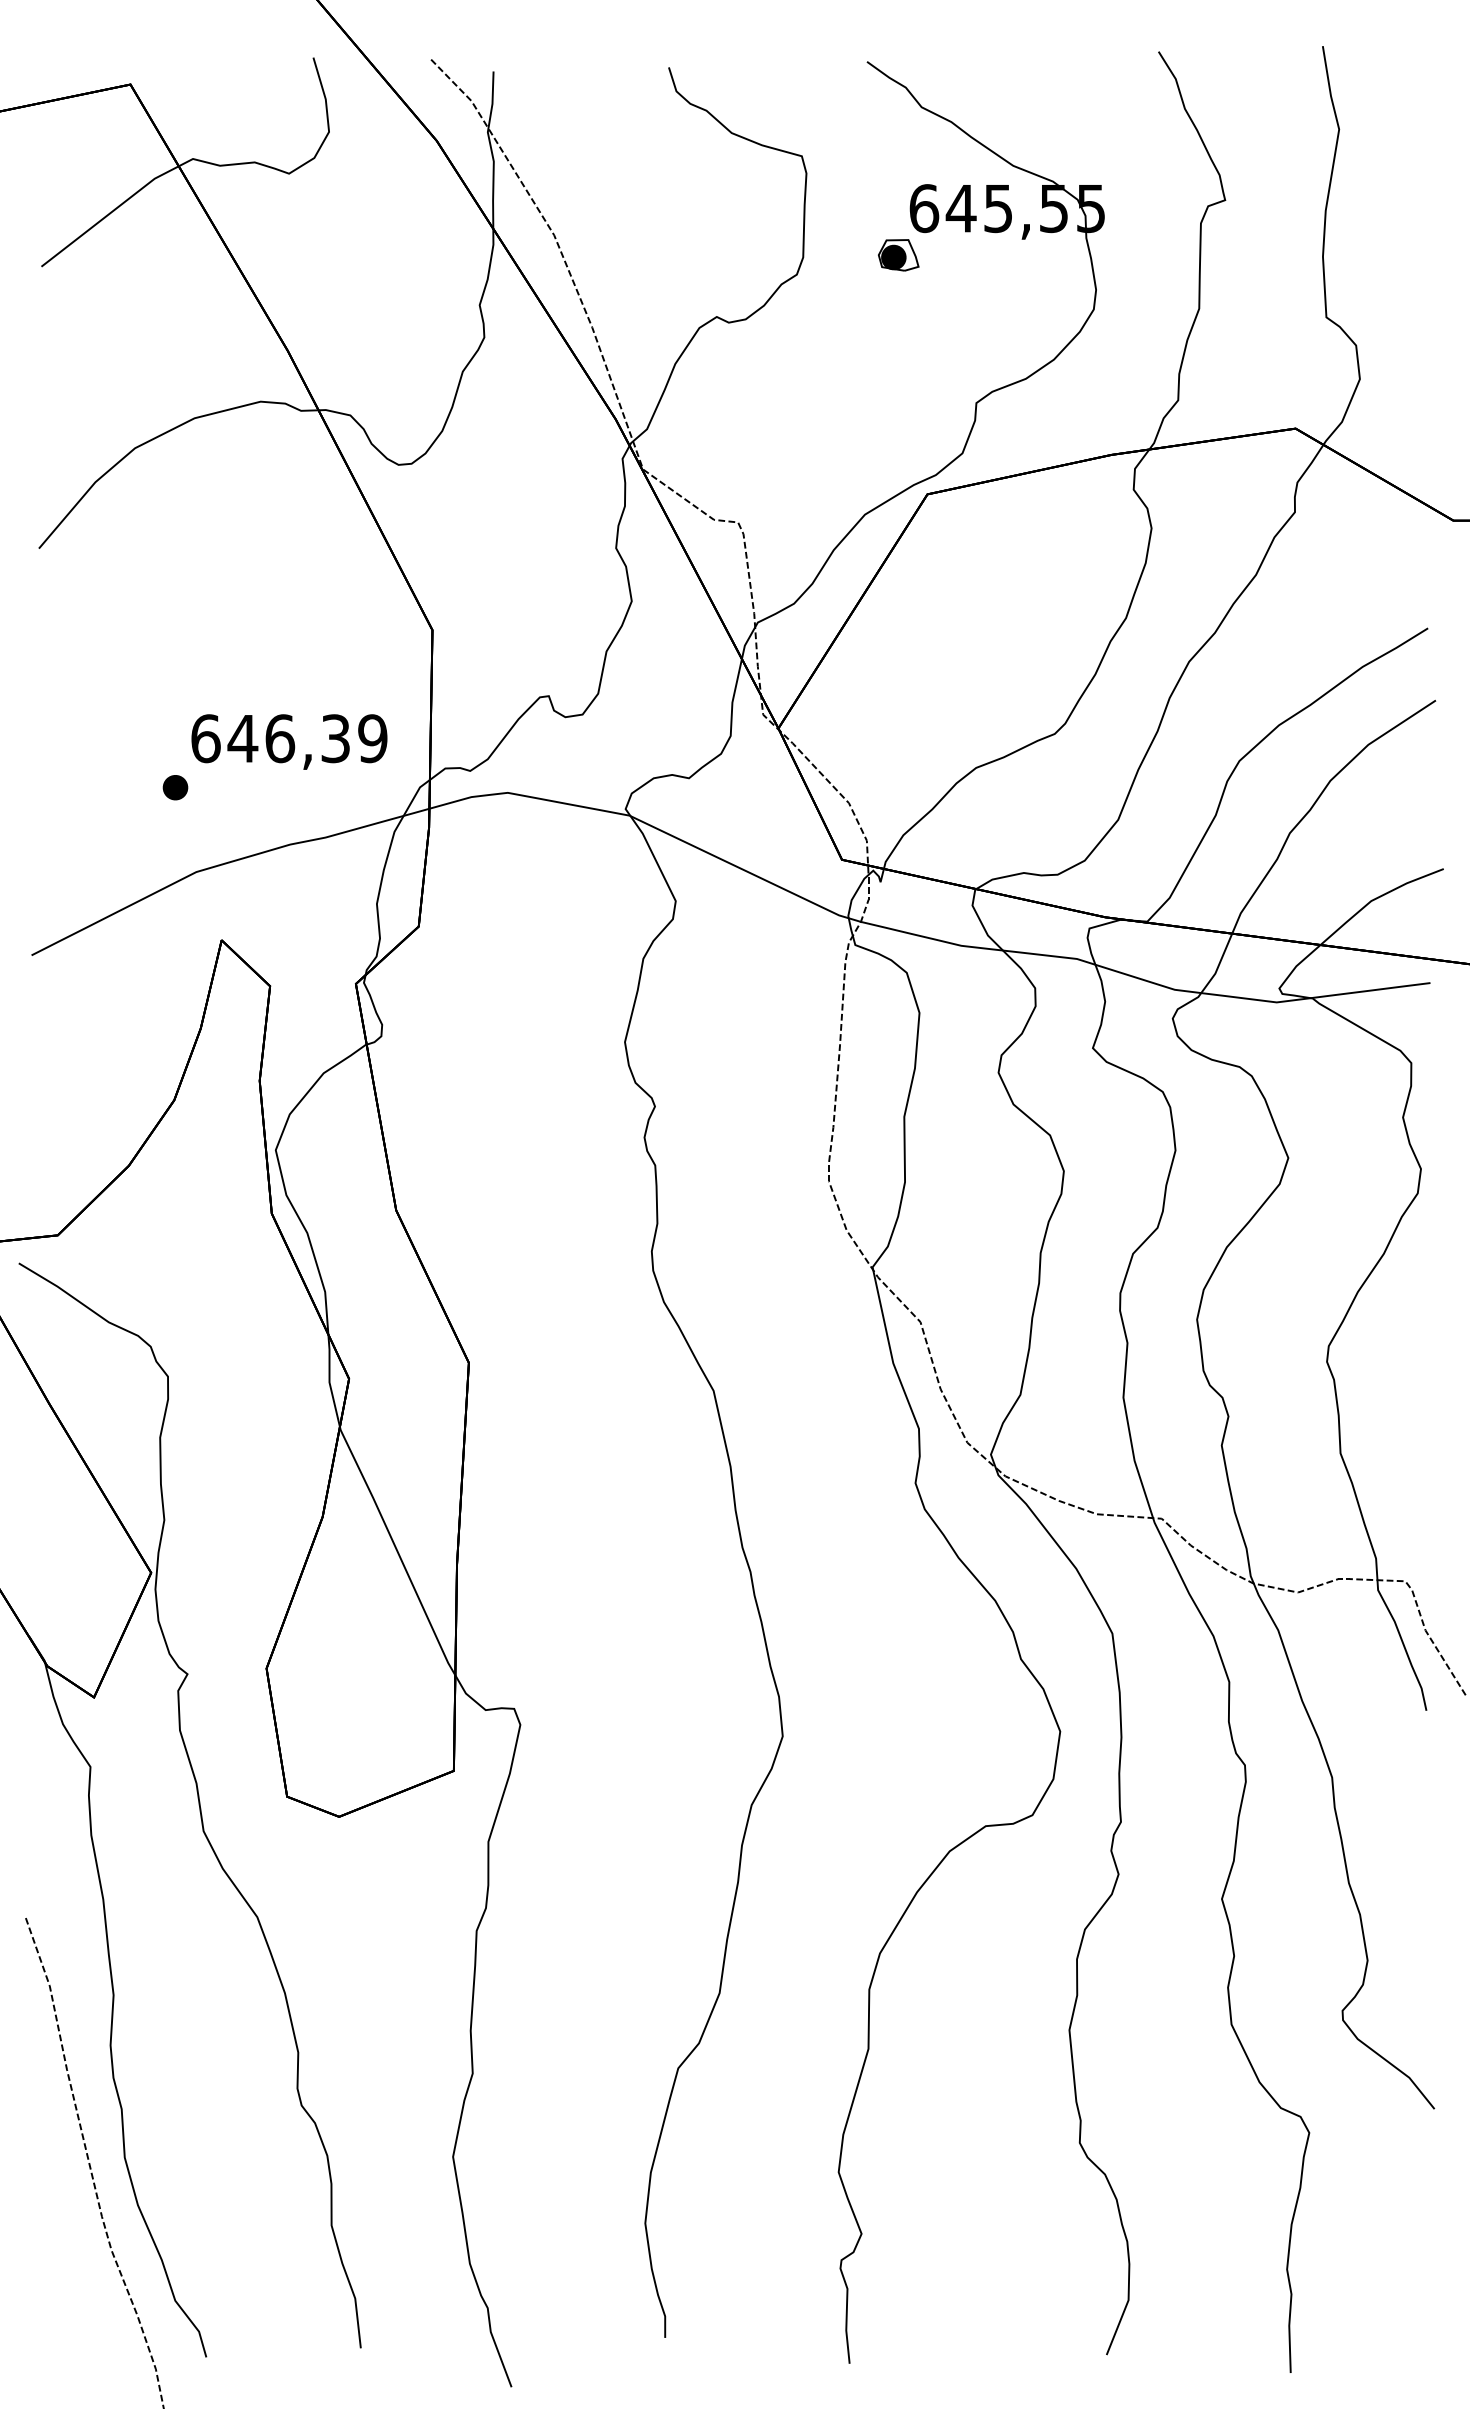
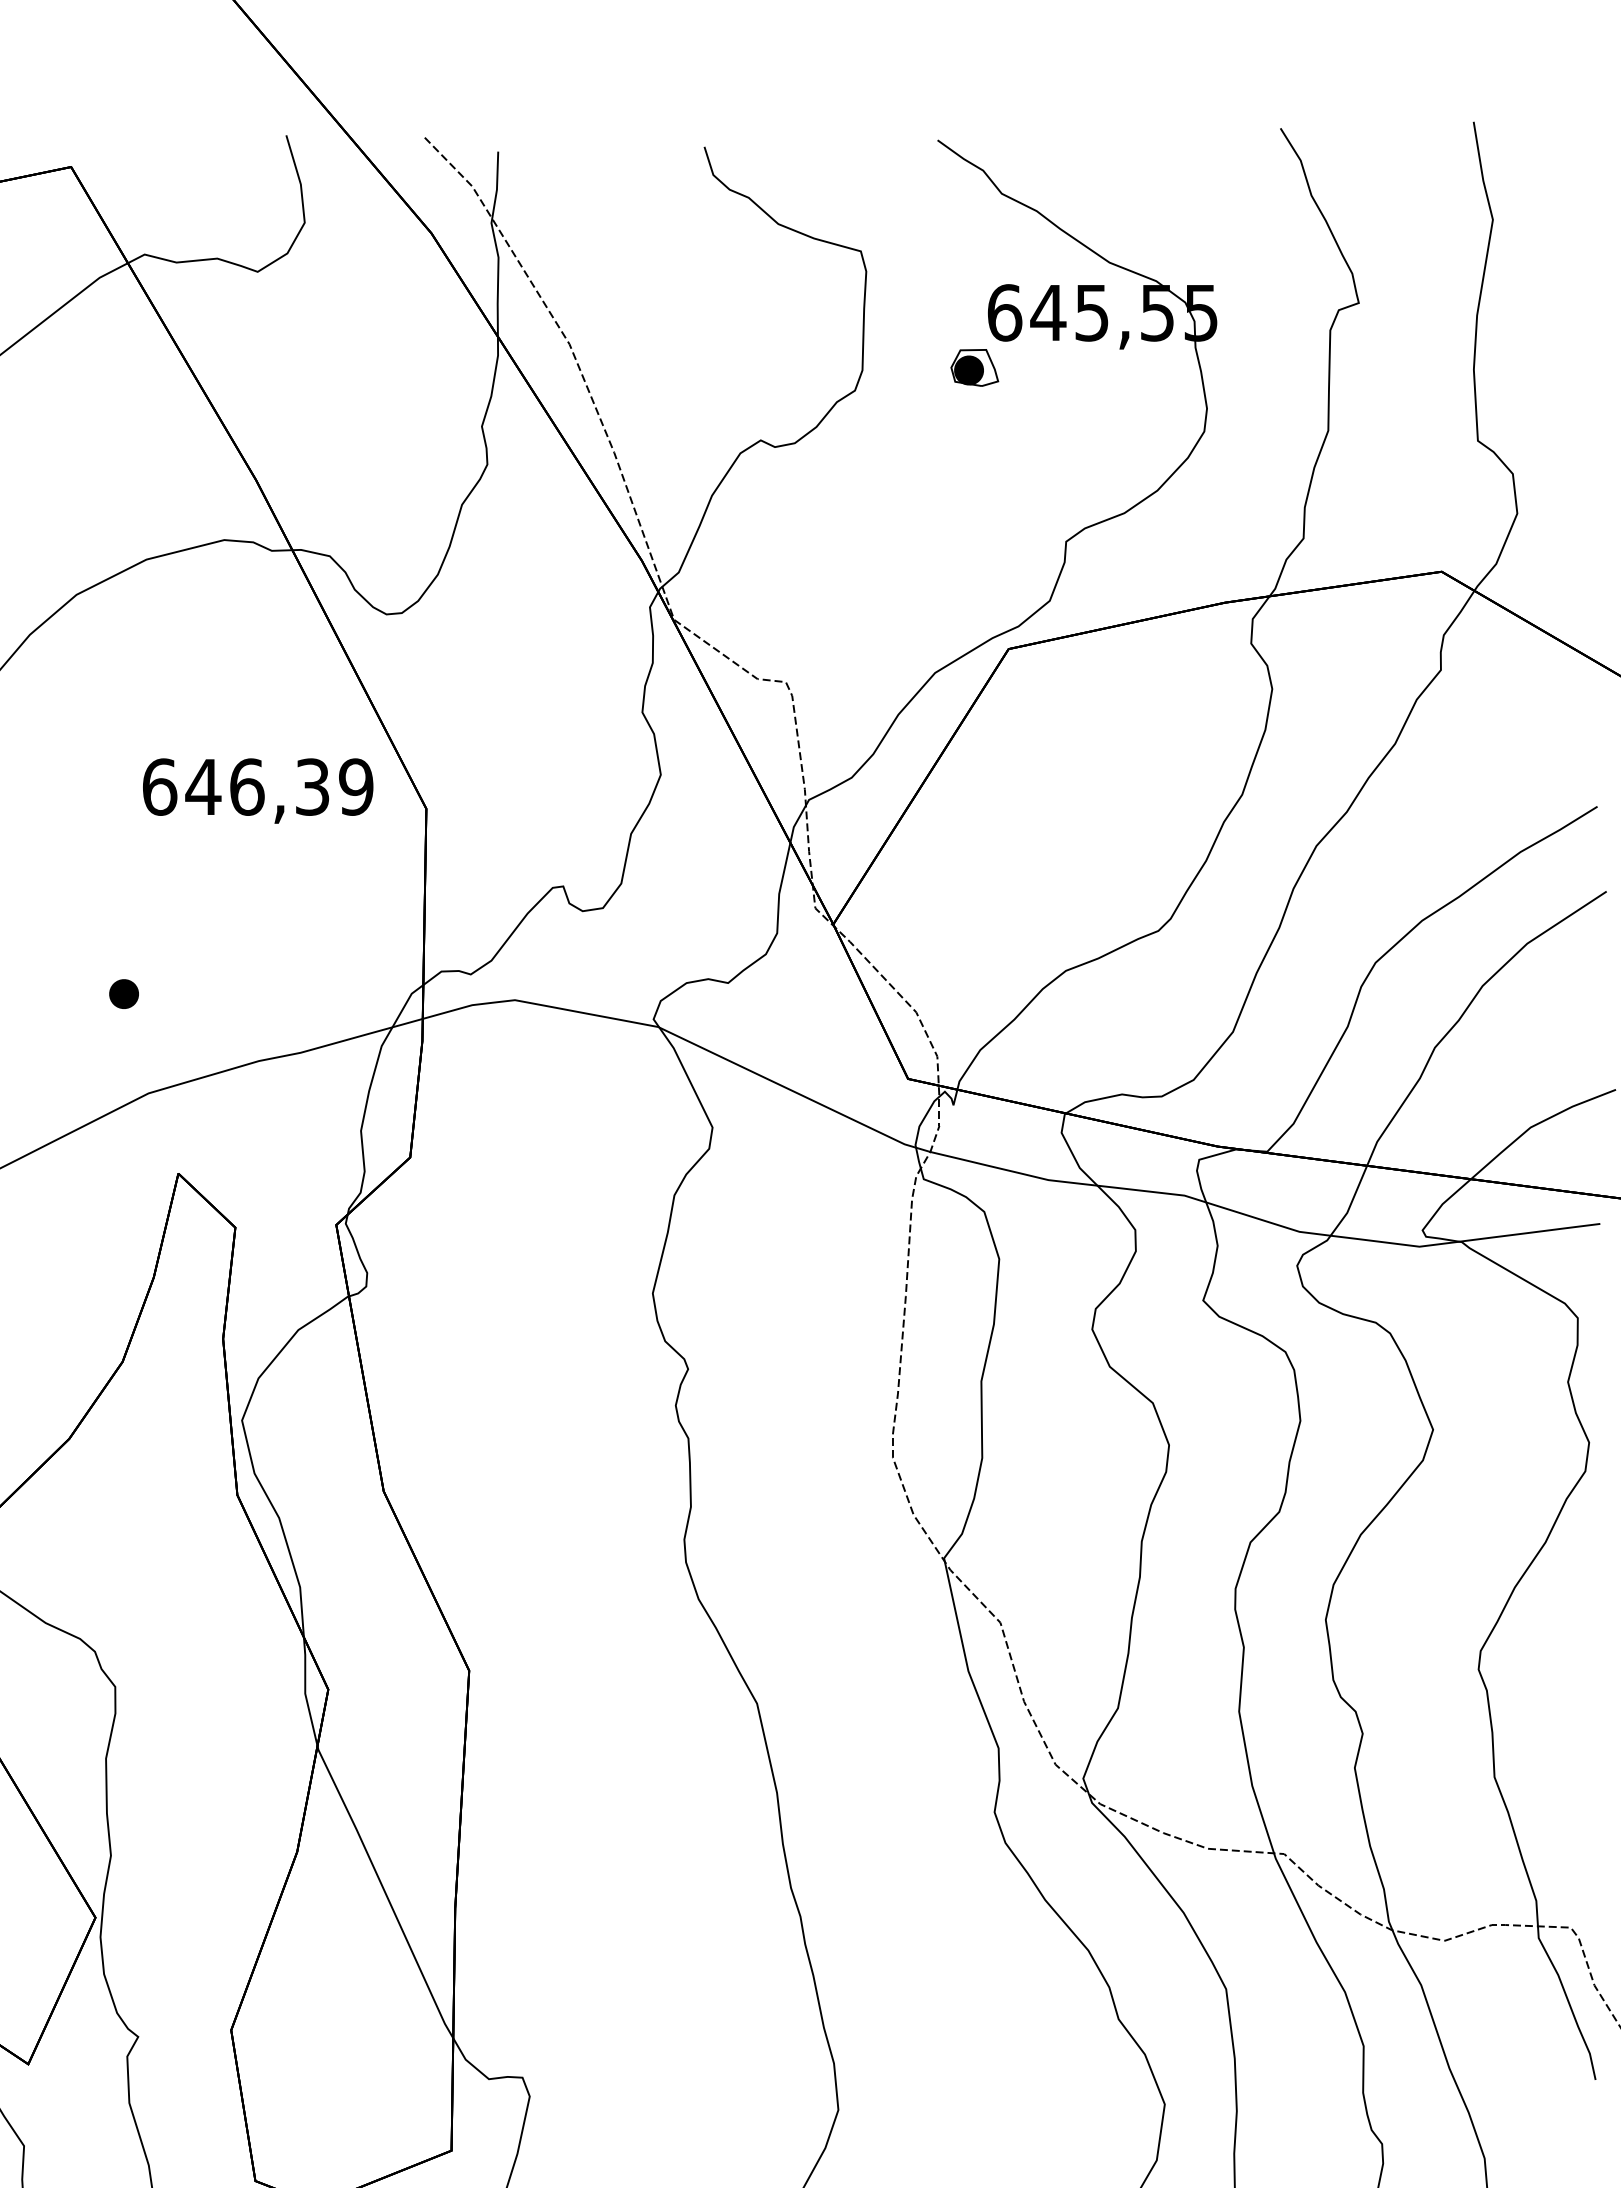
text: (289, 741) -> (258, 790), moved

